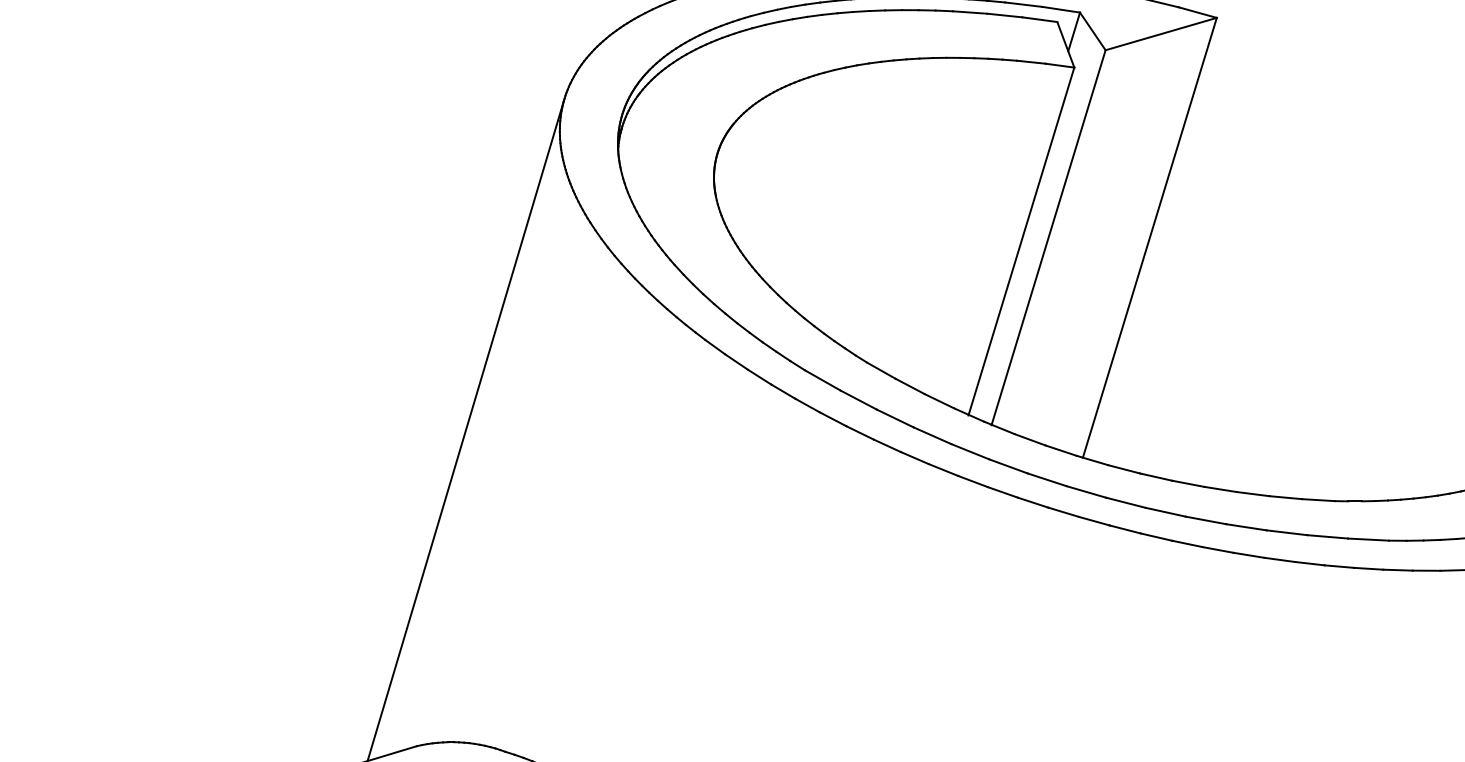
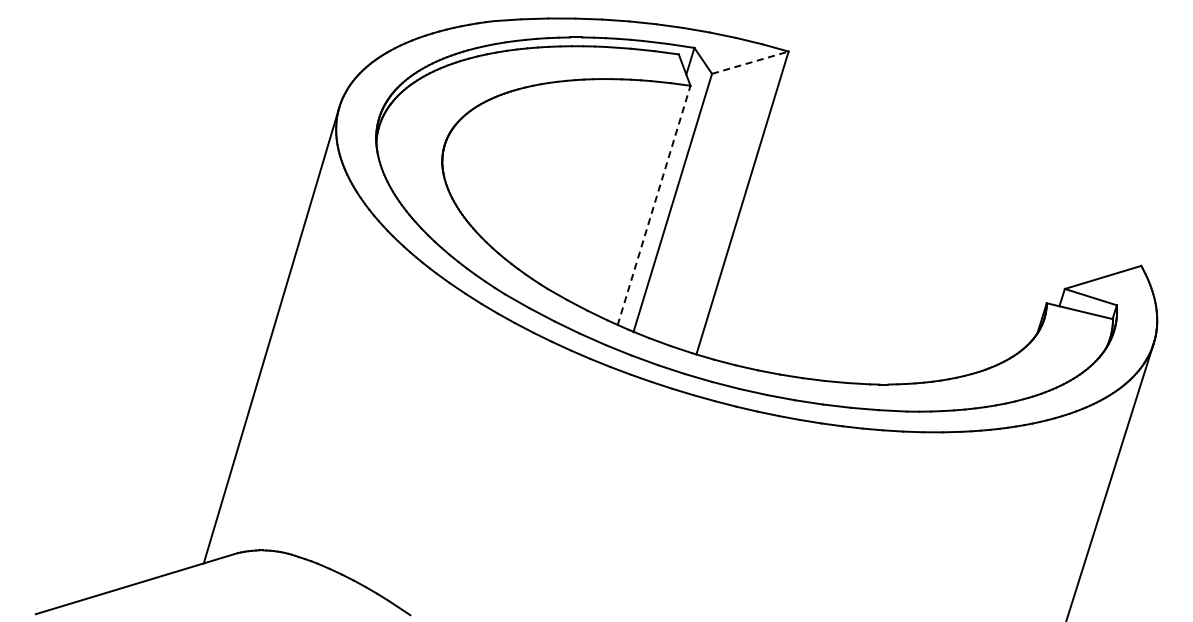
line: (1161, 33) -> (750, 62), solid -> dashed
line: (1022, 241) -> (654, 205), solid -> dashed

